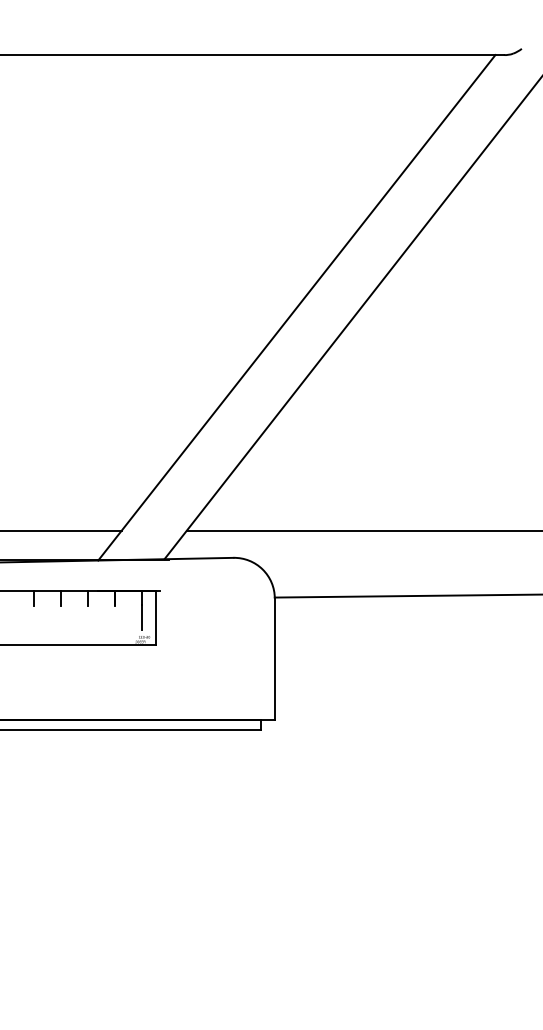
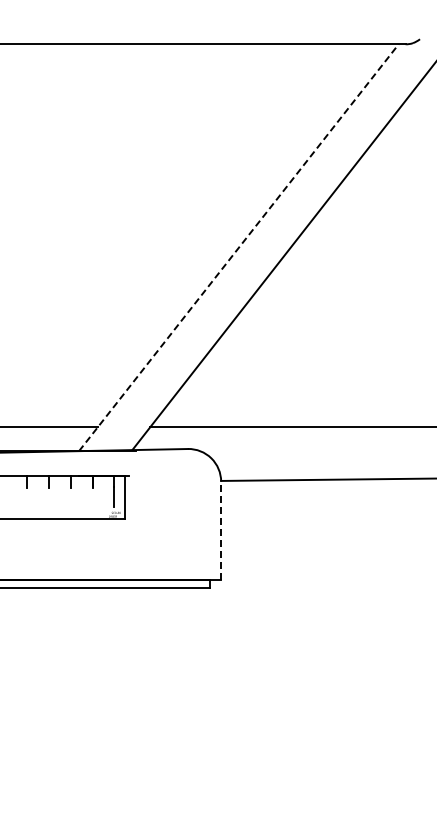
line: (296, 307) -> (238, 247), solid -> dashed
line: (275, 657) -> (221, 529), solid -> dashed

